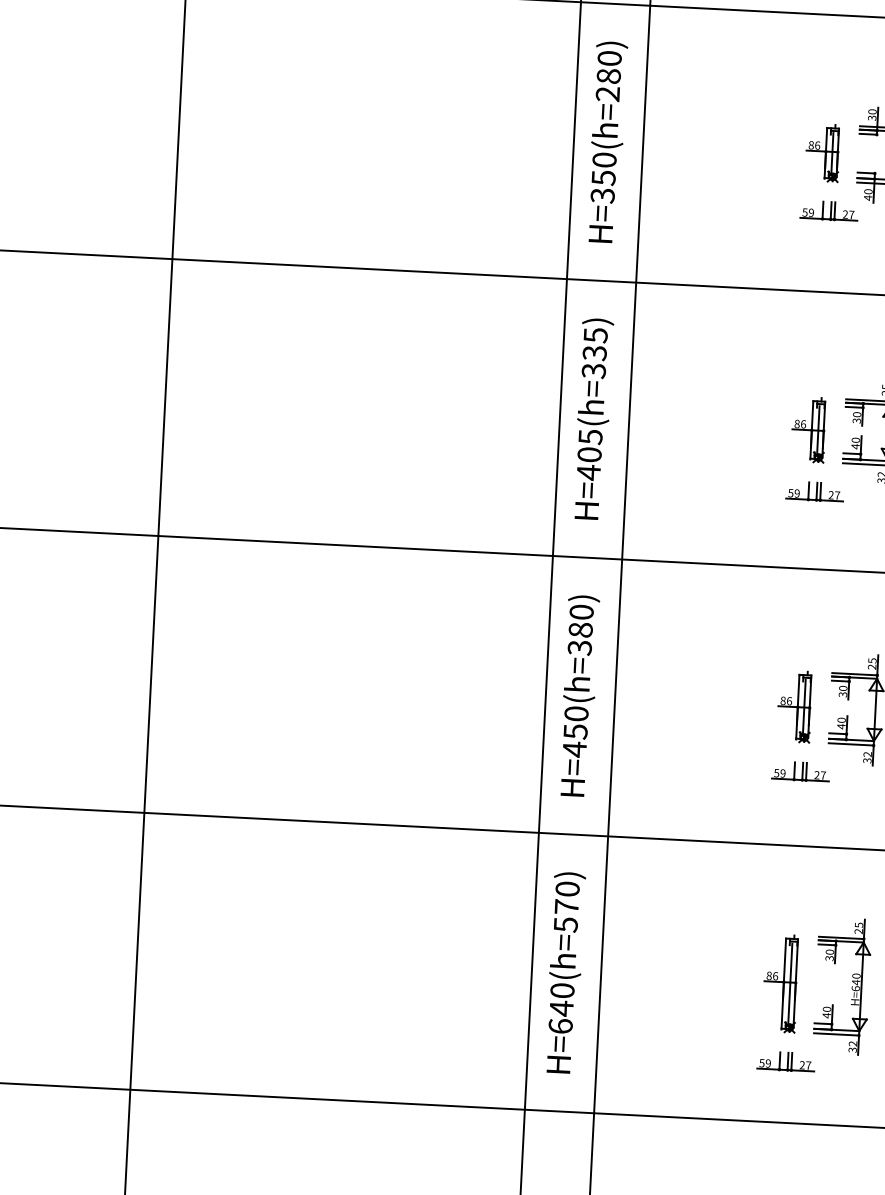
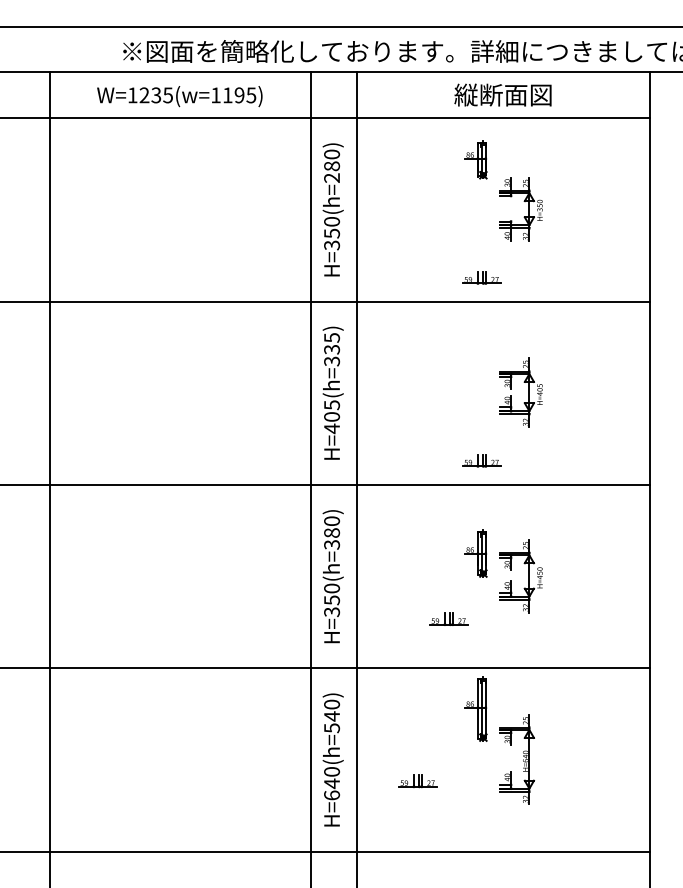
part: (822, 152) -> (475, 159), moved
part: (828, 210) -> (481, 277), moved
part: (808, 430) -> (475, 393), removed
part: (814, 491) -> (481, 460), moved
part: (794, 706) -> (475, 553), moved
text: (575, 748) -> (332, 611), H=450(h=380) -> H=350(h=380)
part: (799, 770) -> (448, 618), moved
text: (565, 907) -> (331, 716), H=640(h=570) -> H=640(h=540)
part: (780, 982) -> (475, 708), moved
part: (785, 1061) -> (417, 781), moved

